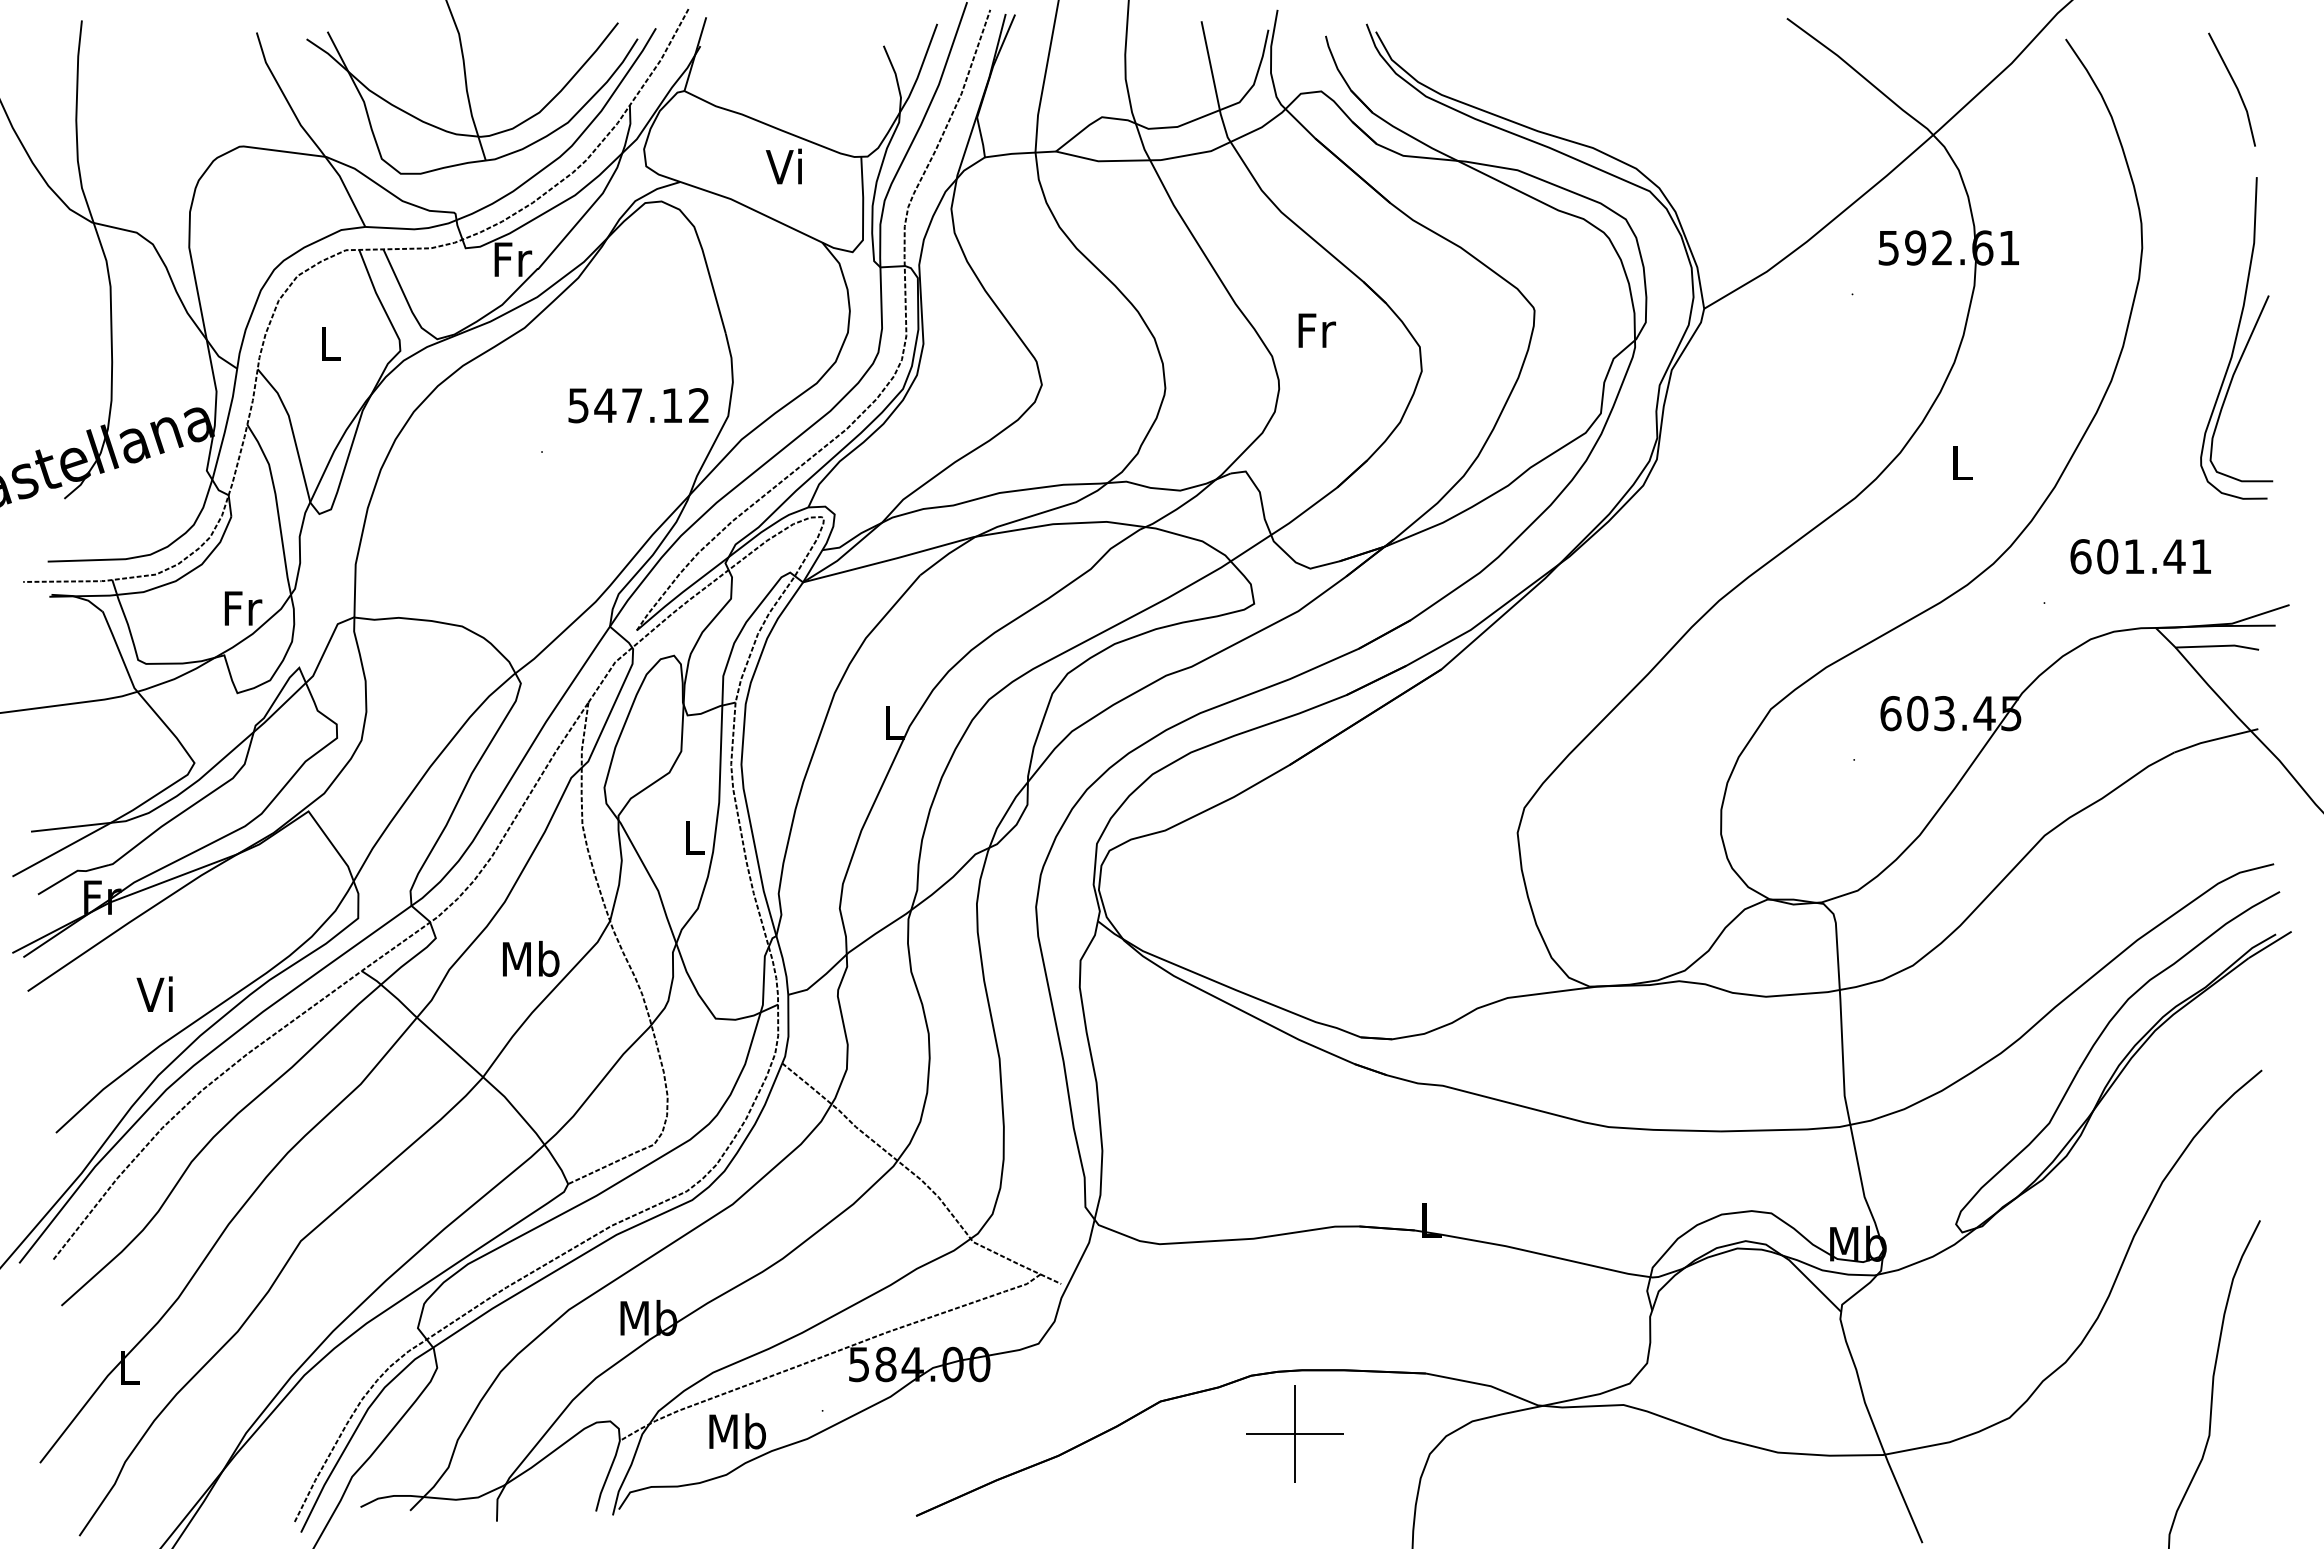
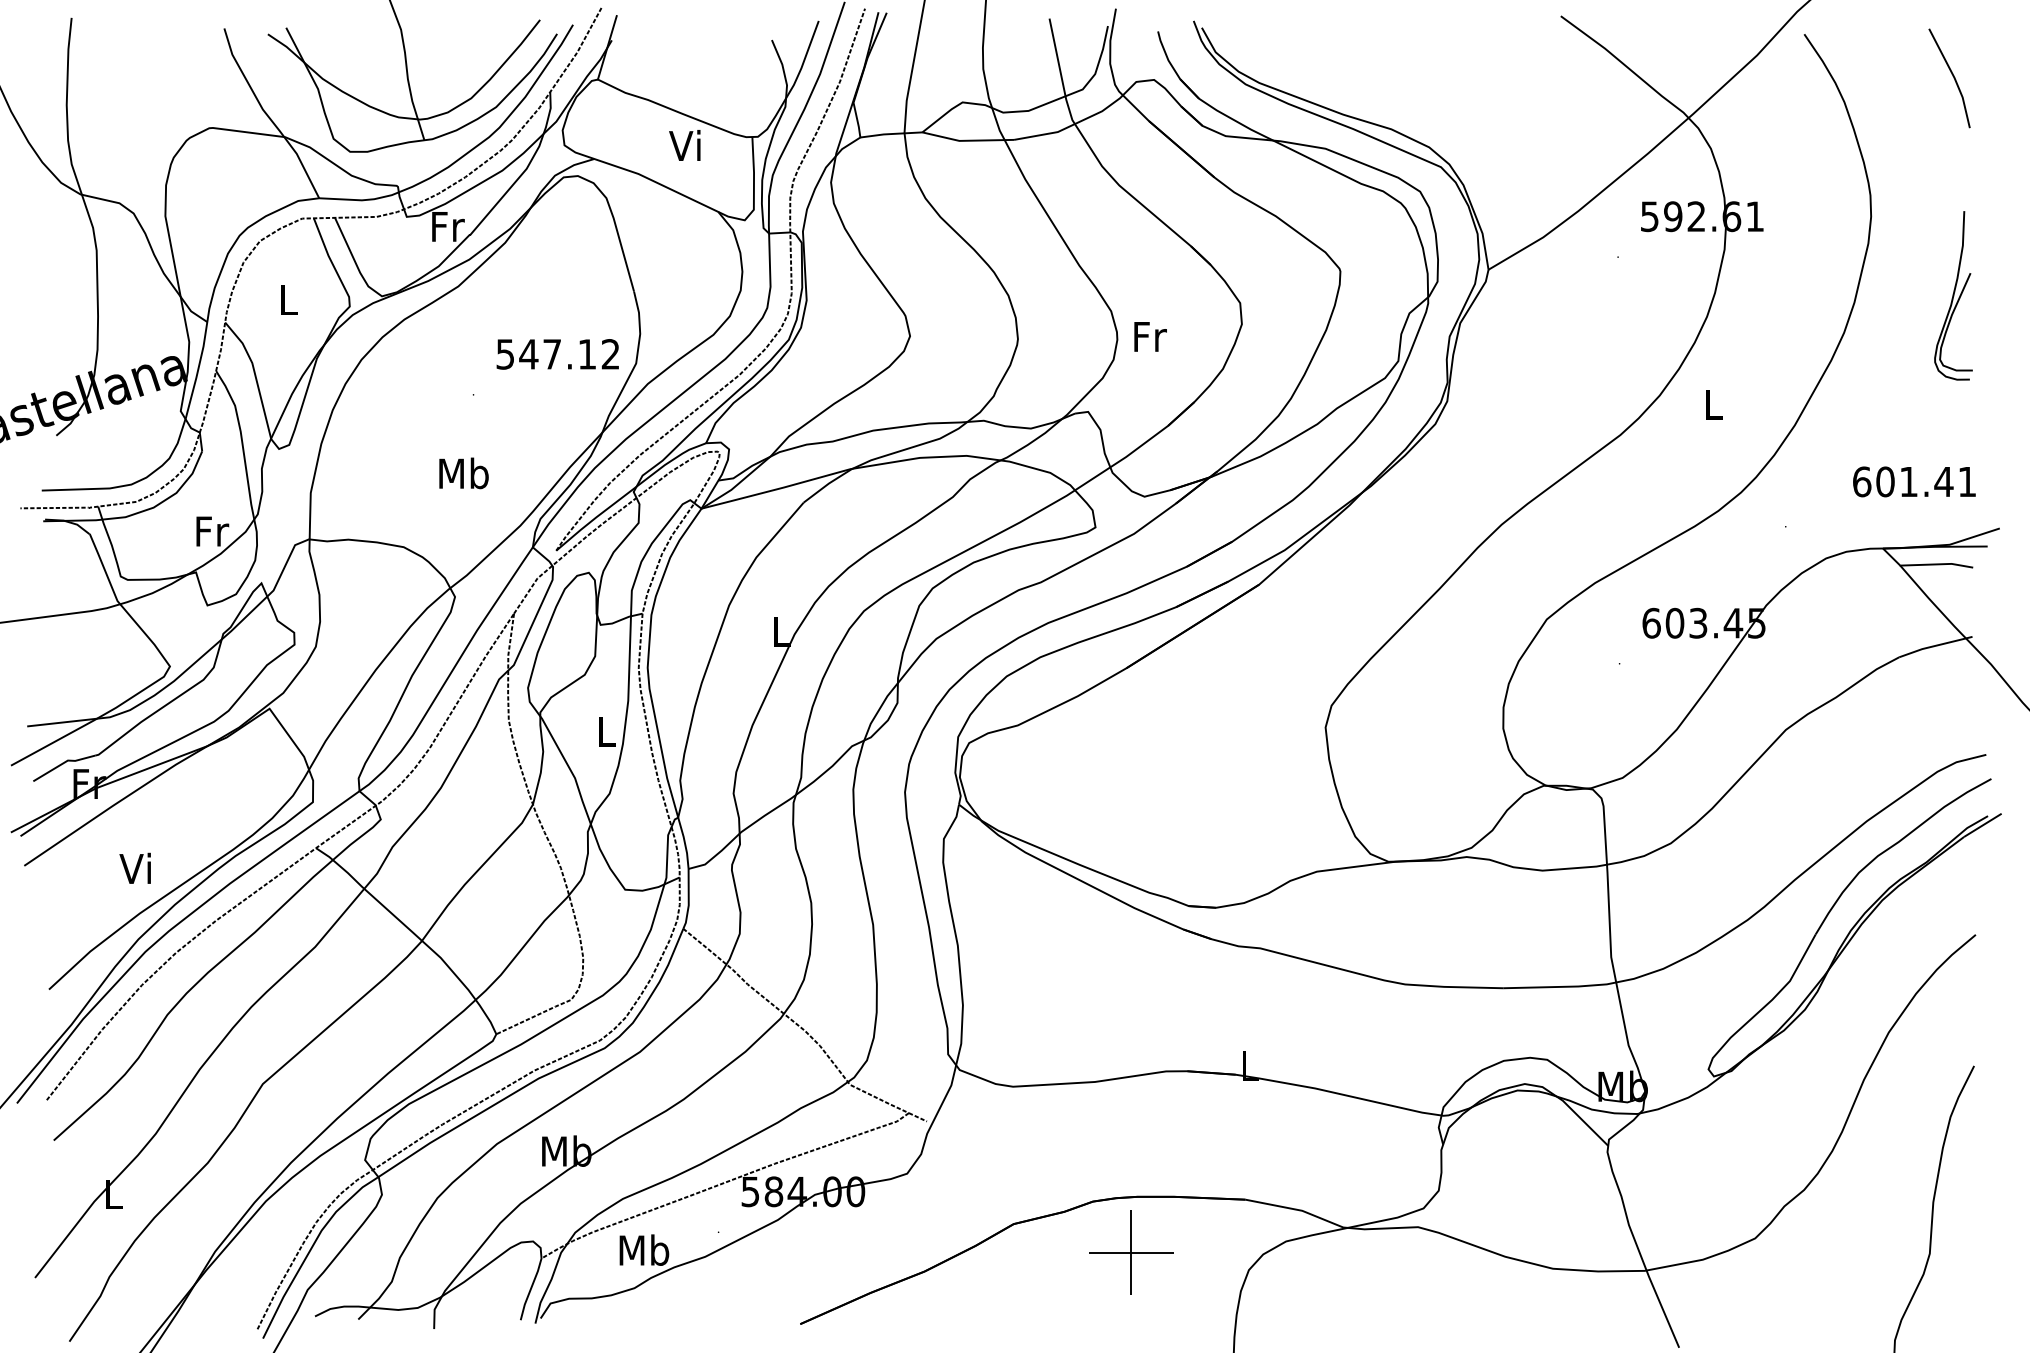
text: (1316, 330) -> (1149, 336), moved
part: (2236, 338) -> (1953, 295), size x0.6
text: (2140, 556) -> (1914, 481), moved
text: (531, 958) -> (464, 472), moved

